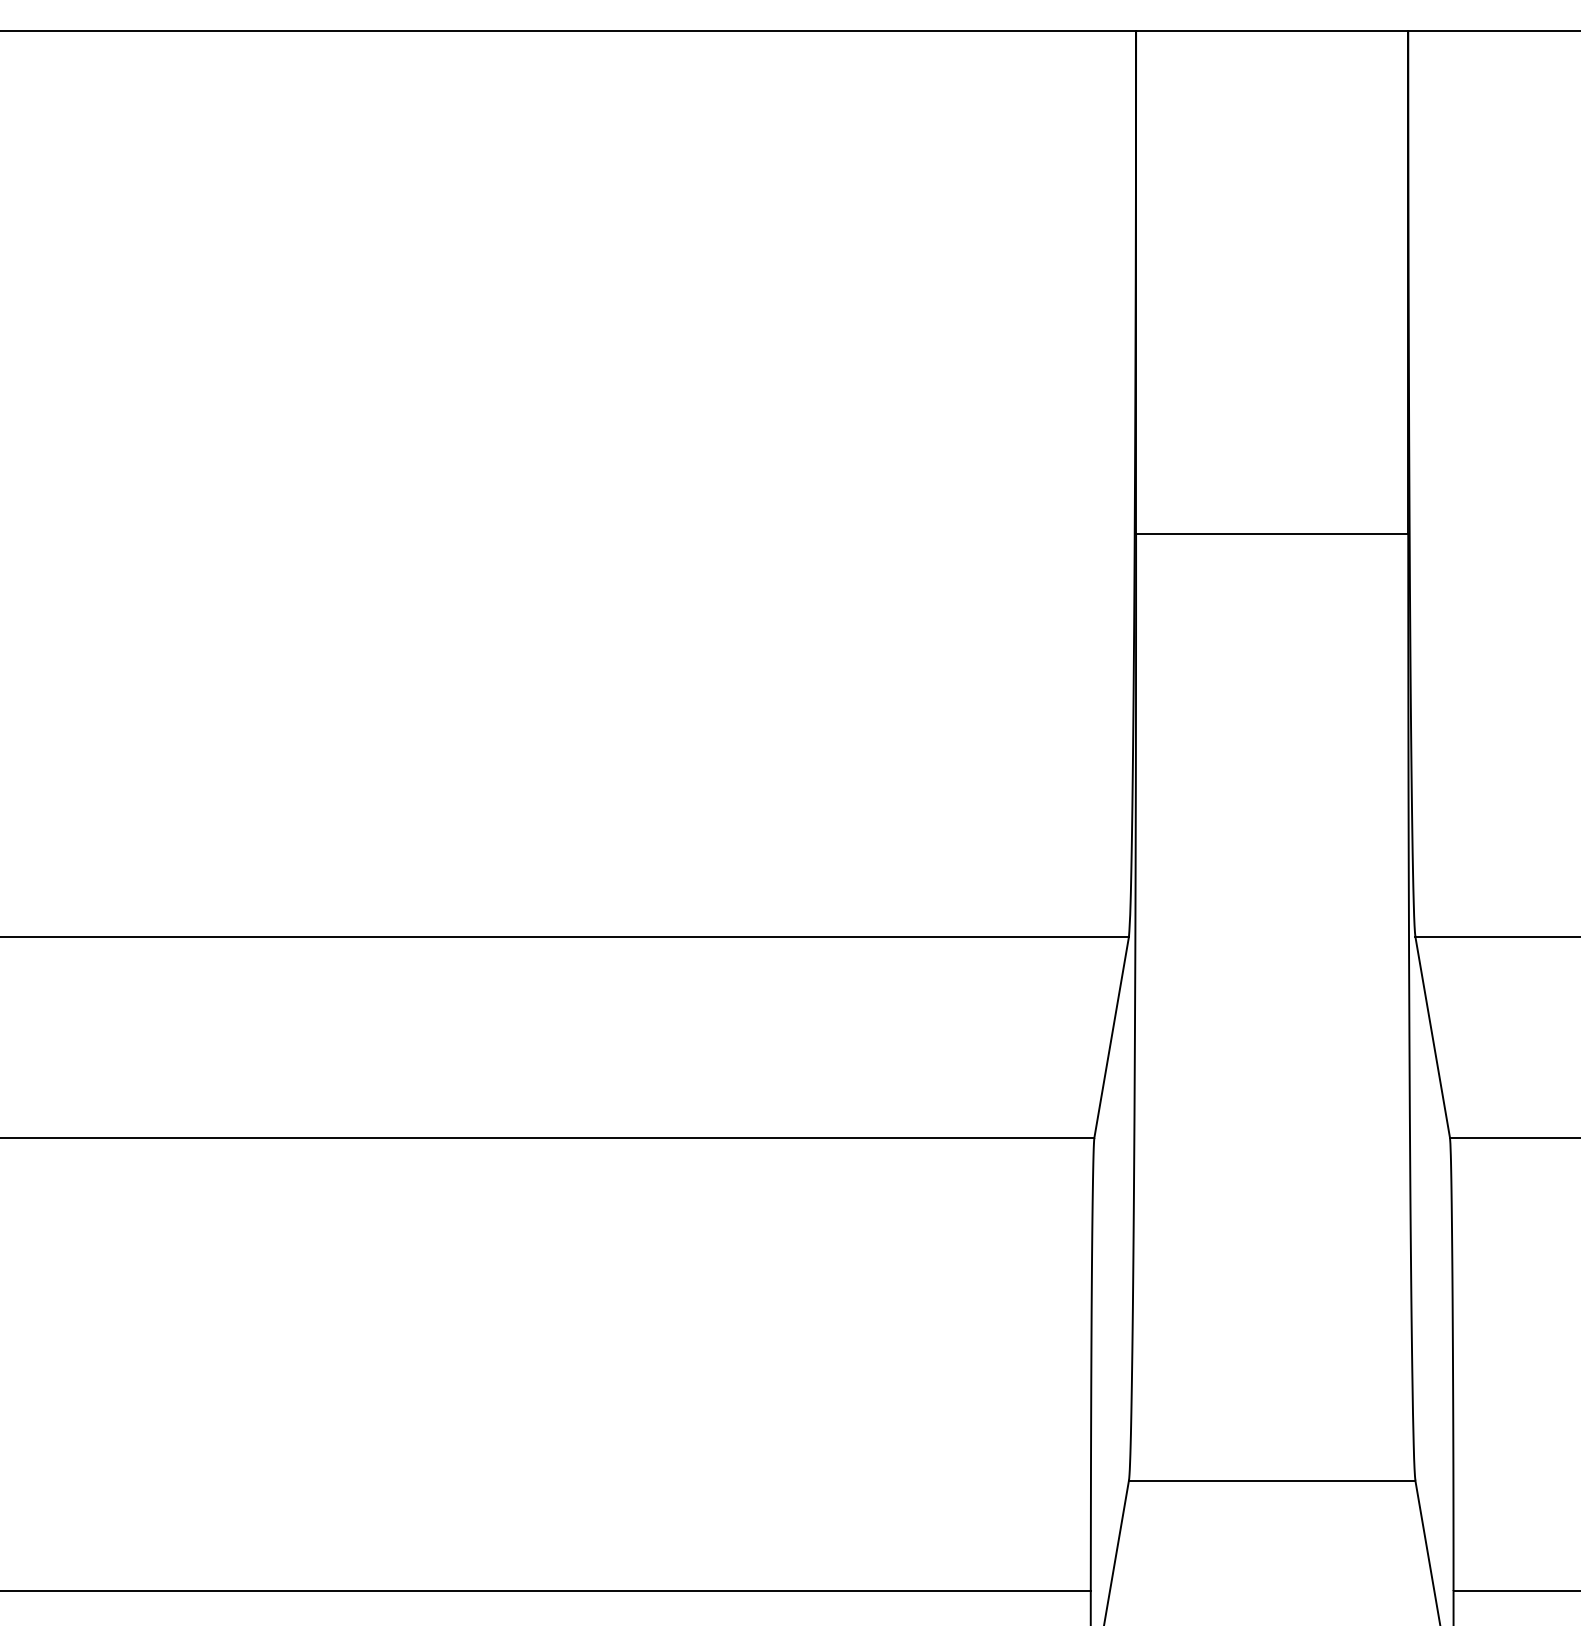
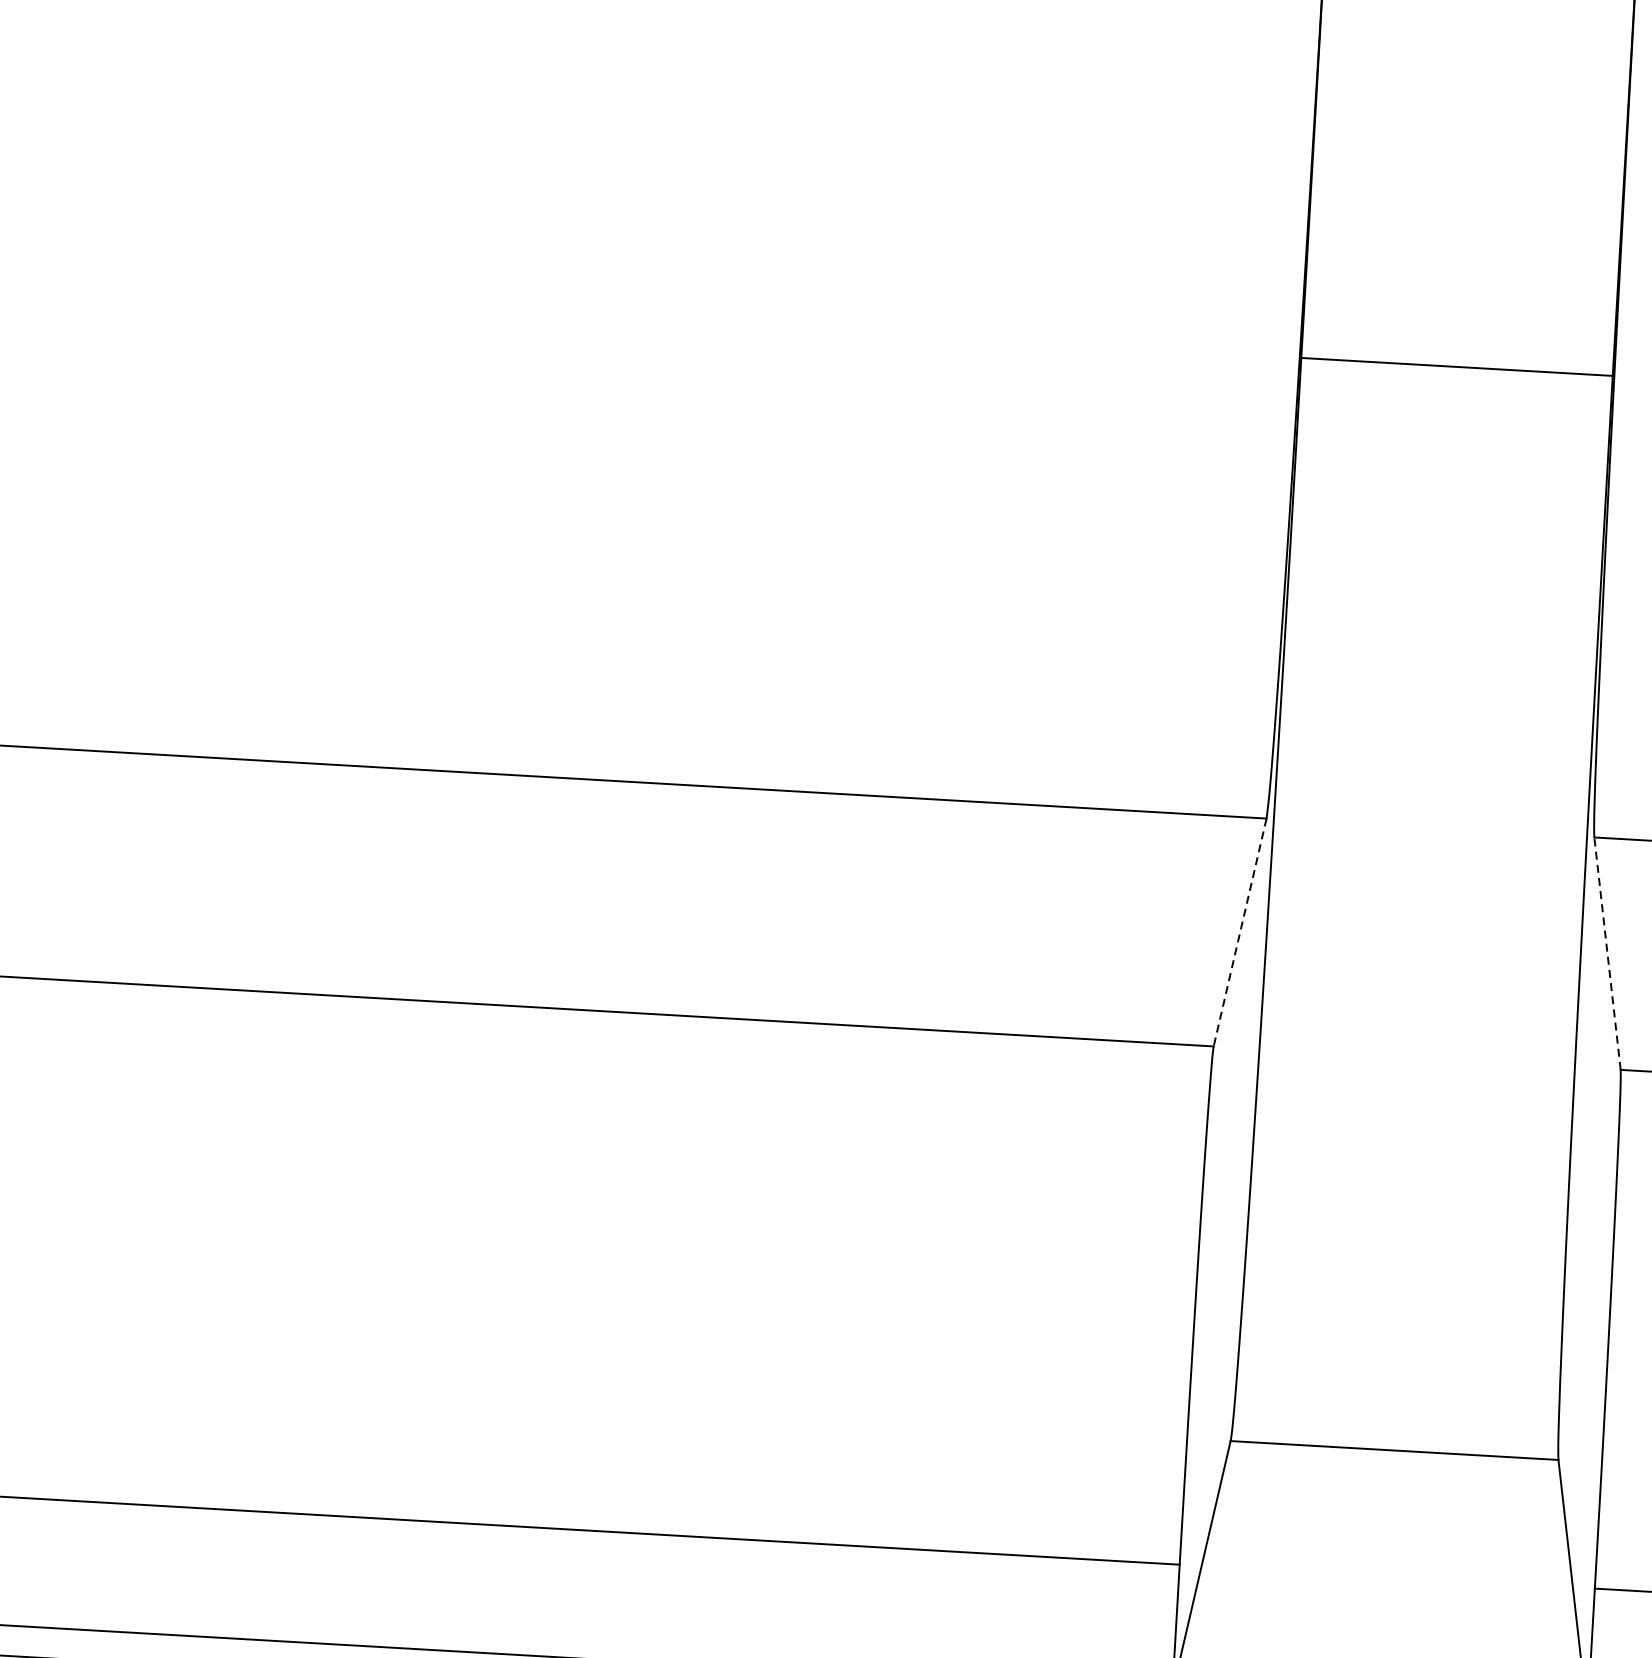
line: (1432, 1036) -> (1607, 952), solid -> dashed
line: (1111, 1037) -> (1239, 932), solid -> dashed

